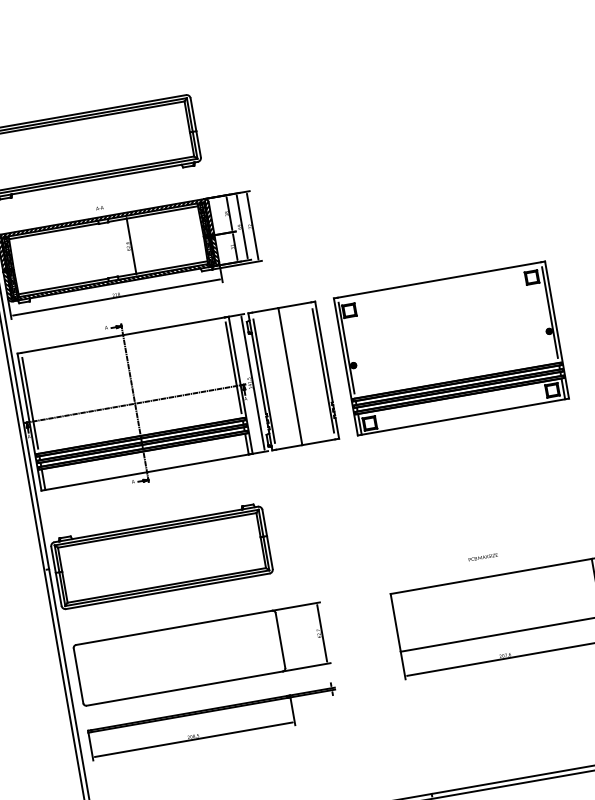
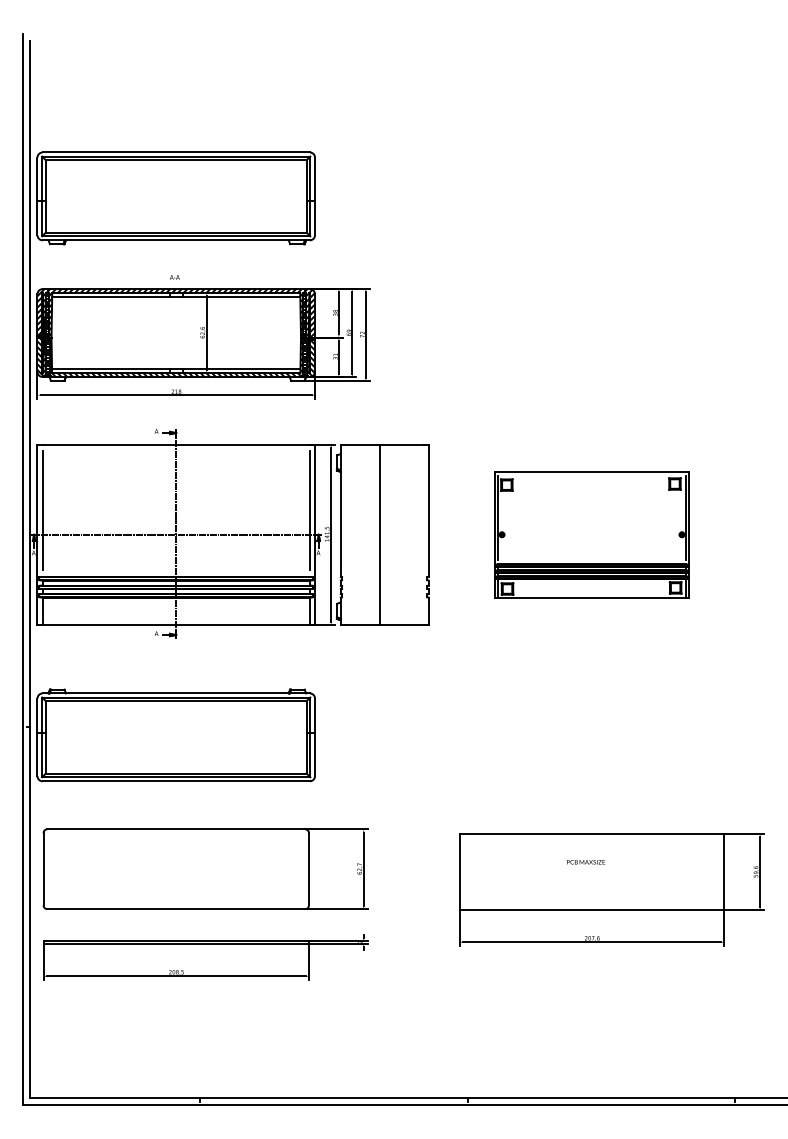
part: (451, 348) -> (591, 534), size x0.7
line: (323, 370) -> (423, 534), removed
line: (263, 381) -> (345, 534), removed
text: (483, 557) -> (586, 862), moved

